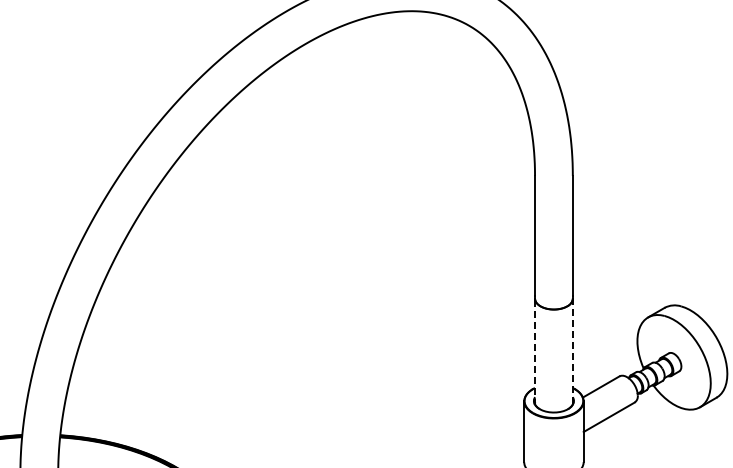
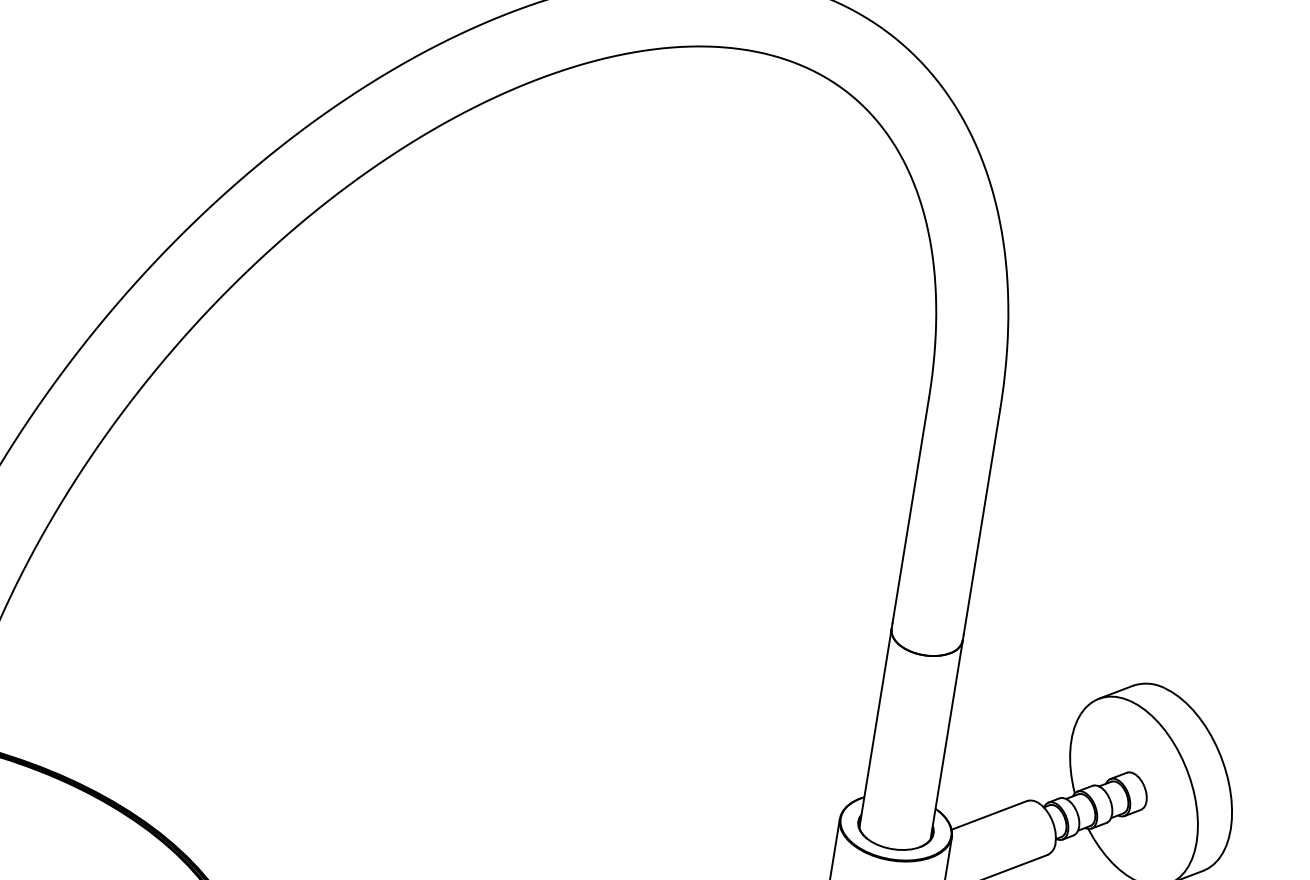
line: (572, 351) -> (946, 739), dashed -> solid
line: (535, 352) -> (876, 730), dashed -> solid

